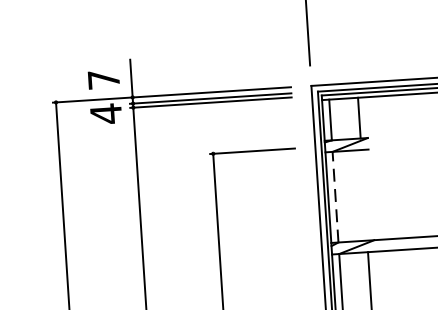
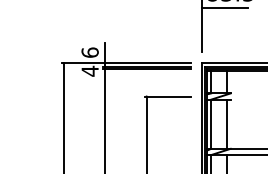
text: (102, 79) -> (89, 52), 7 -> 6
line: (363, 193) -> (226, 123), added
line: (336, 197) -> (211, 124), dashed -> solid

